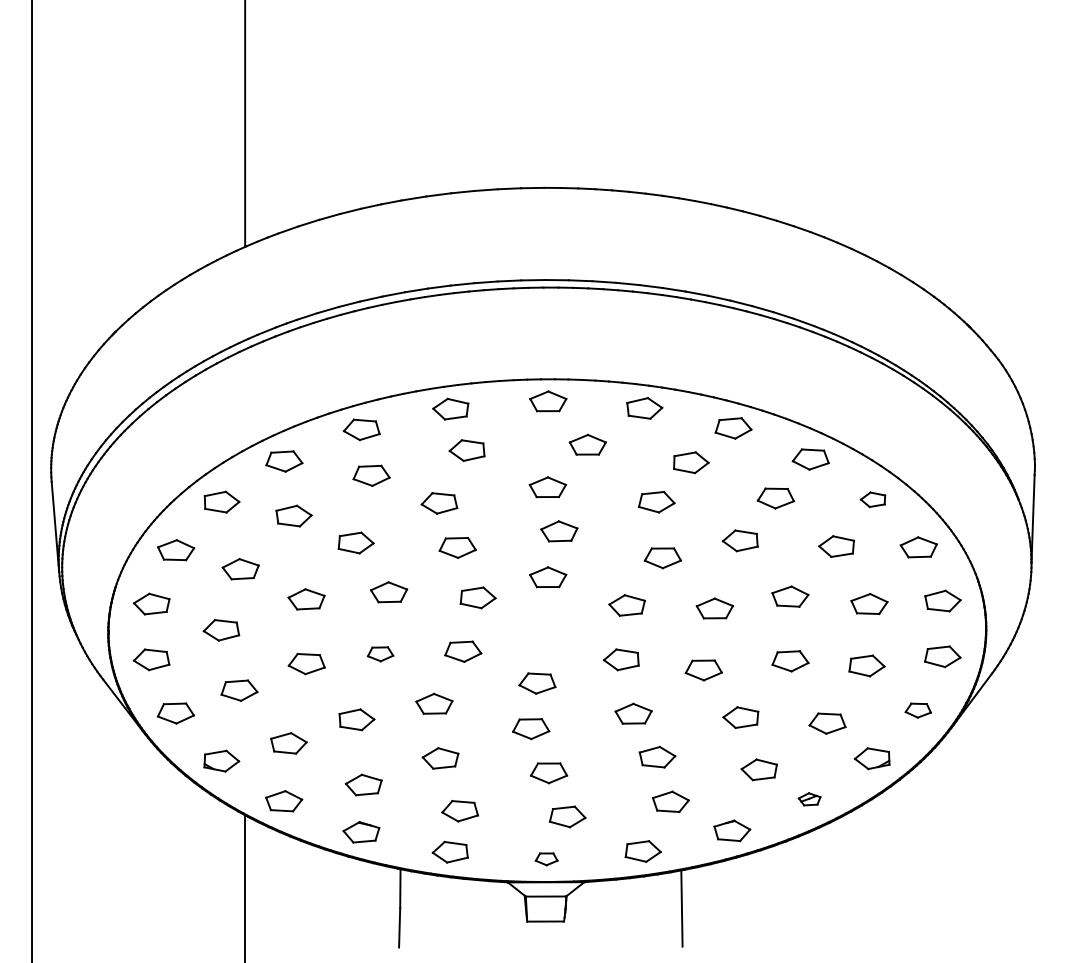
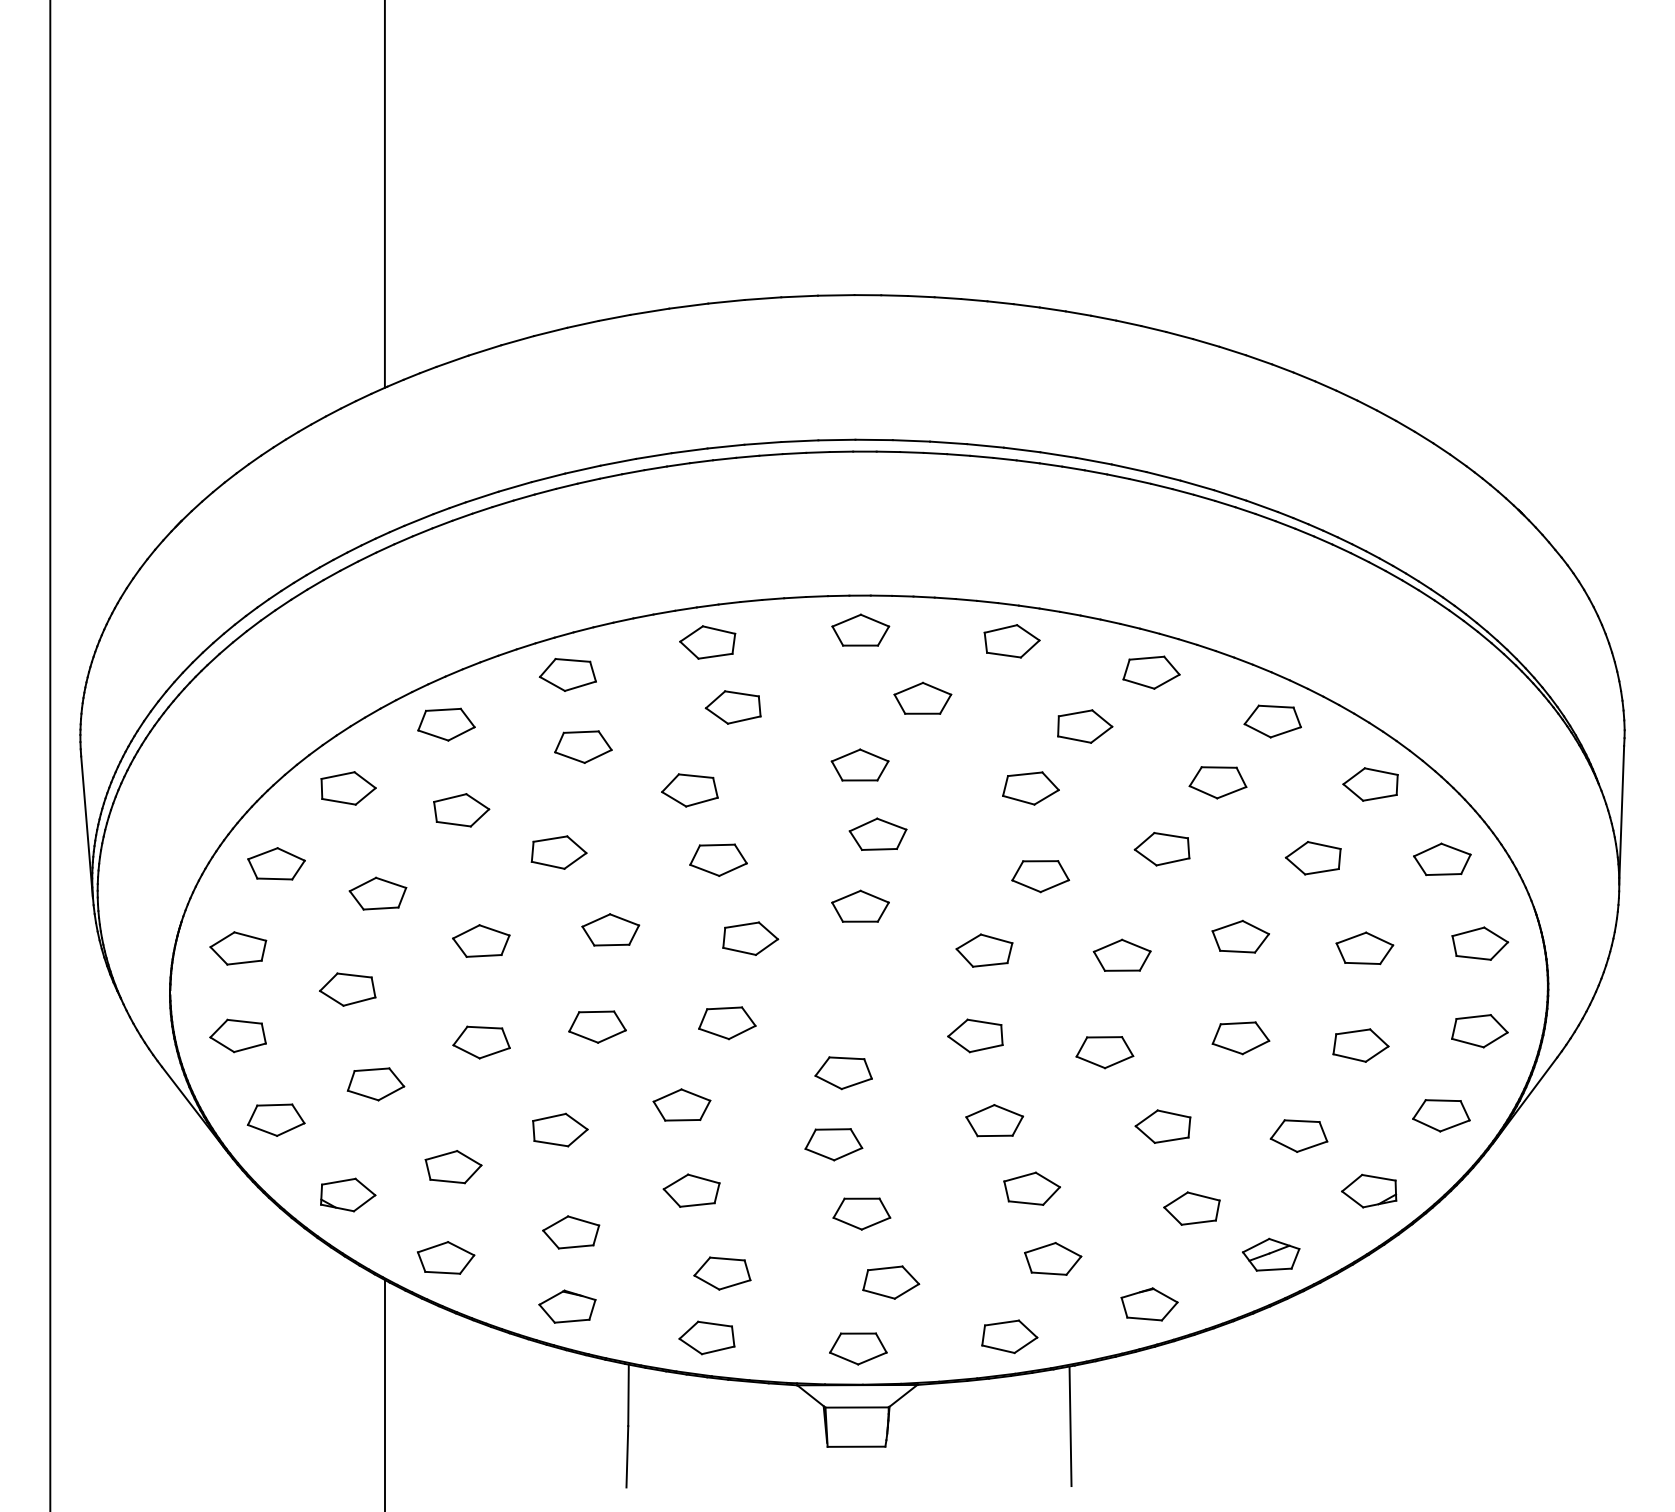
part: (872, 499) -> (1369, 784), size x1.43
part: (380, 654) -> (597, 1027), size x1.43
part: (918, 710) -> (1441, 1115), size x1.43
part: (809, 799) -> (1270, 1255), size x1.67
part: (546, 859) -> (857, 1349), size x1.67

